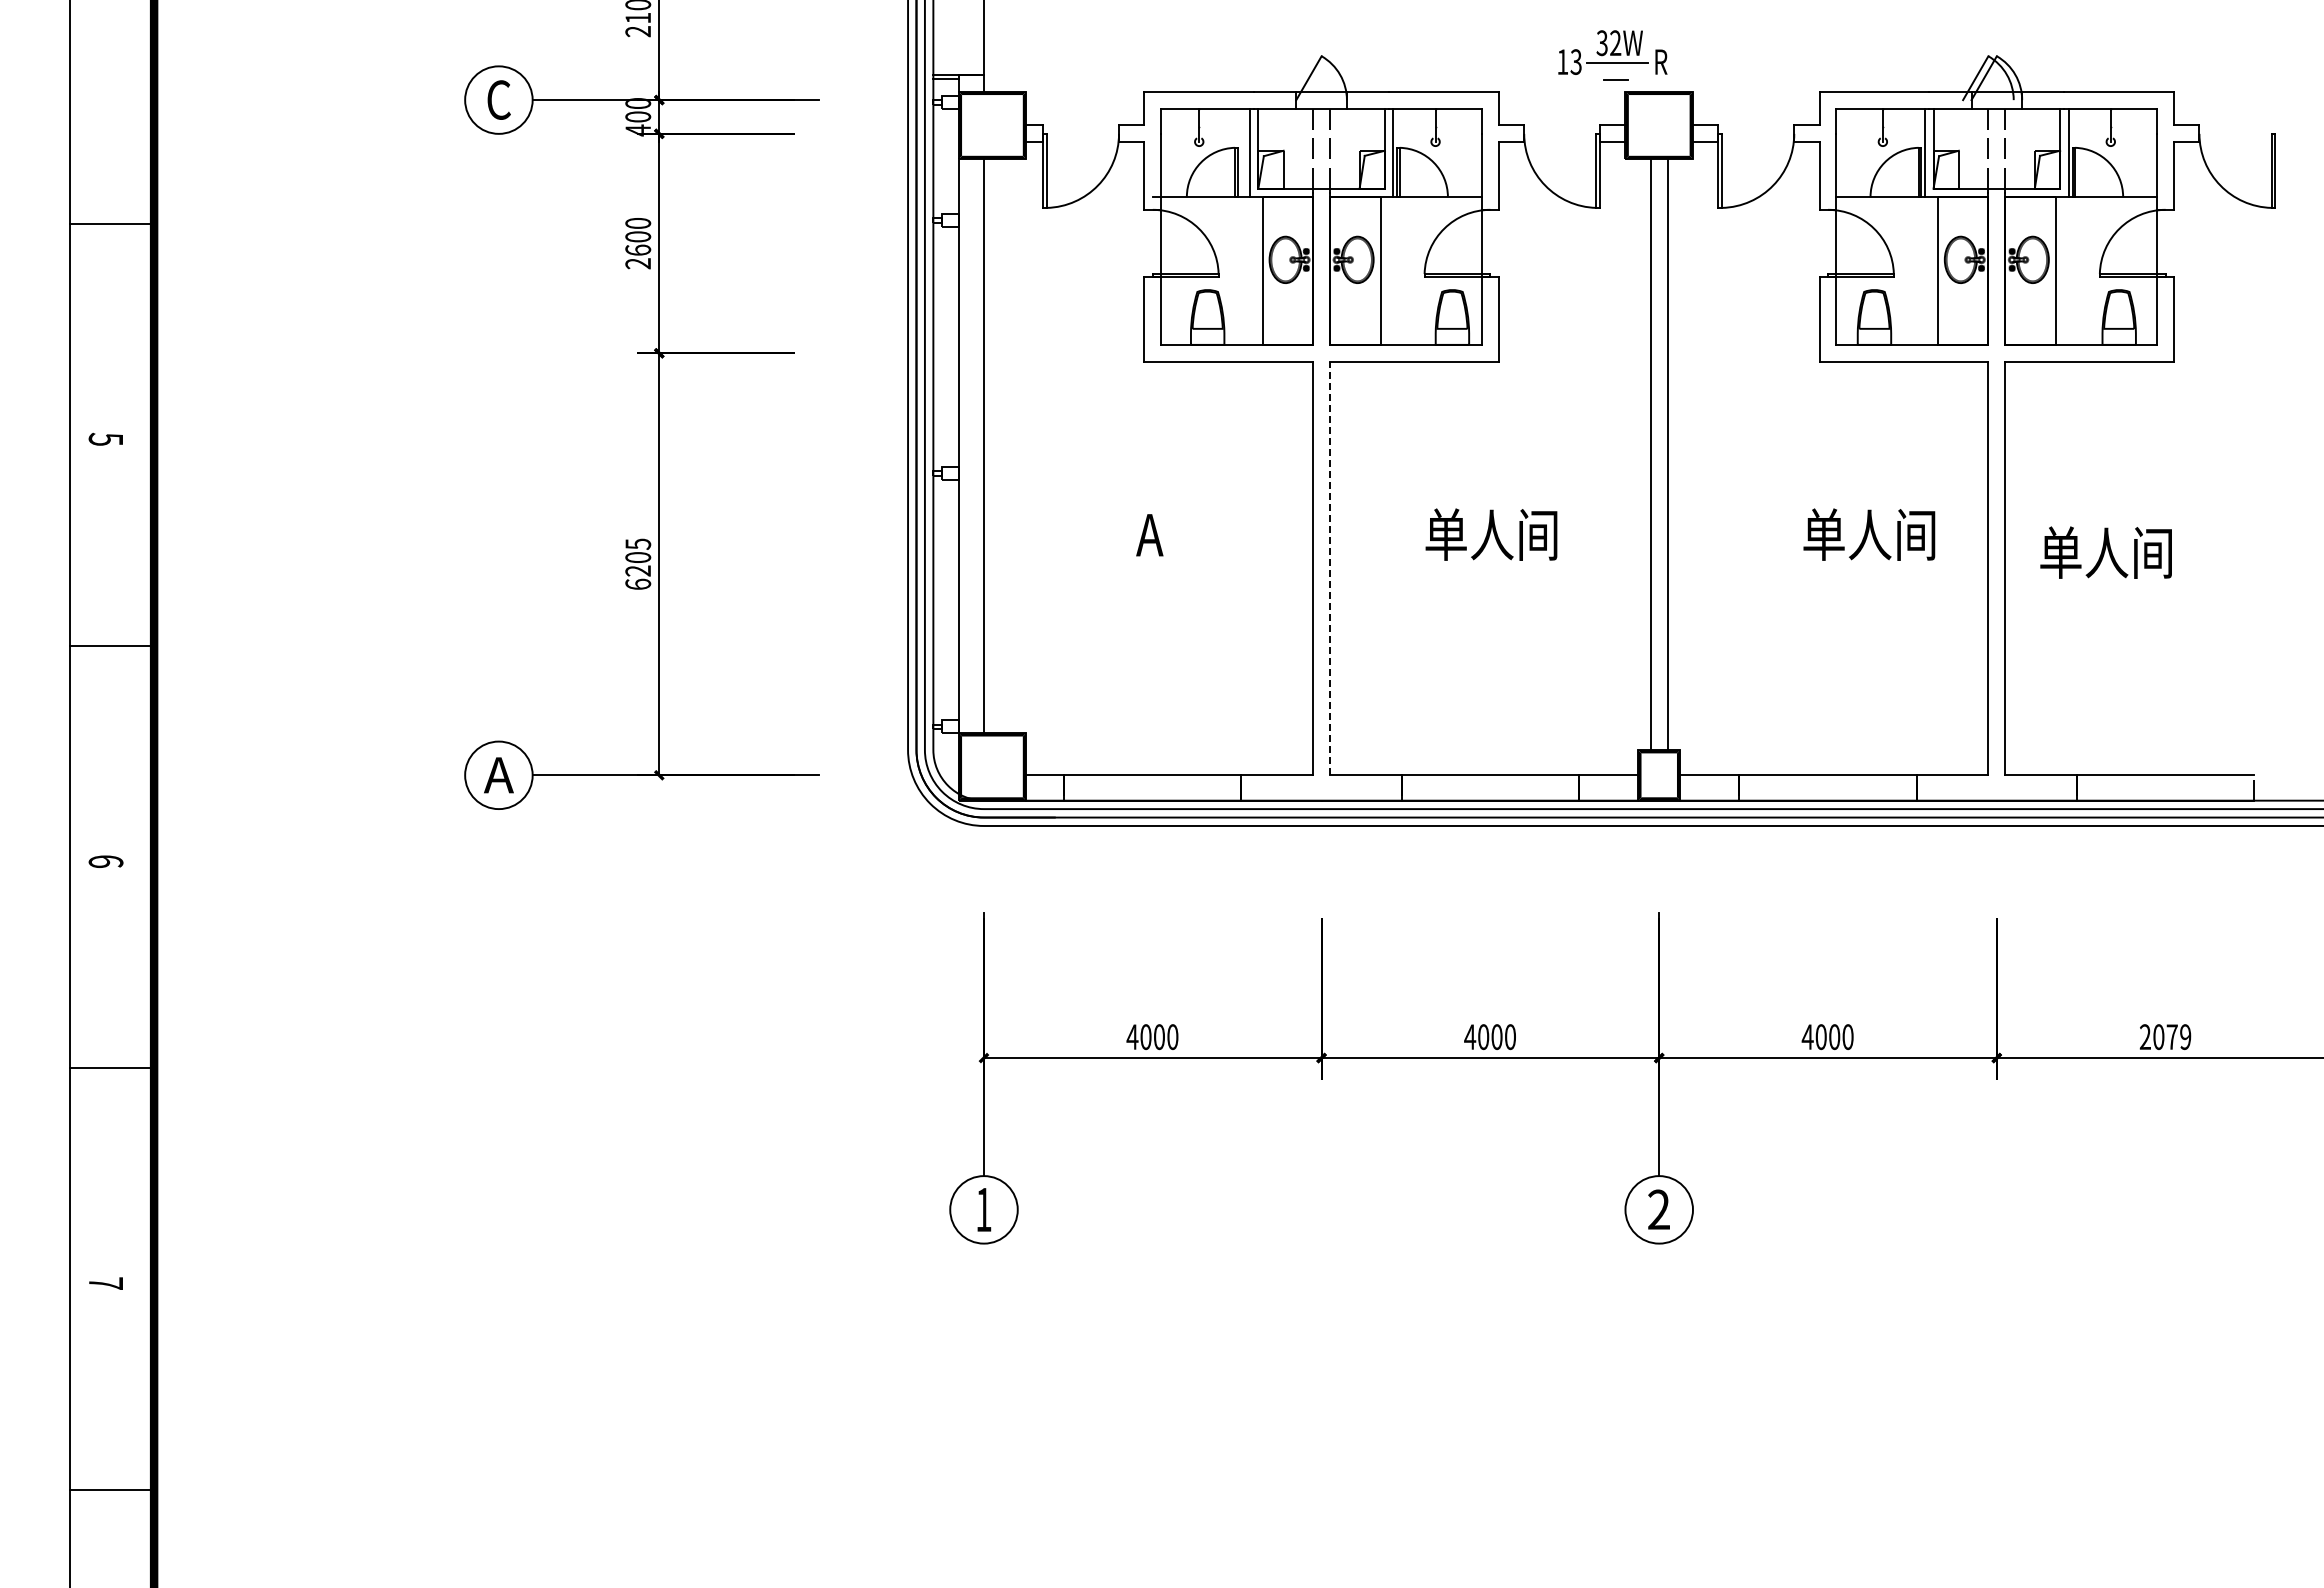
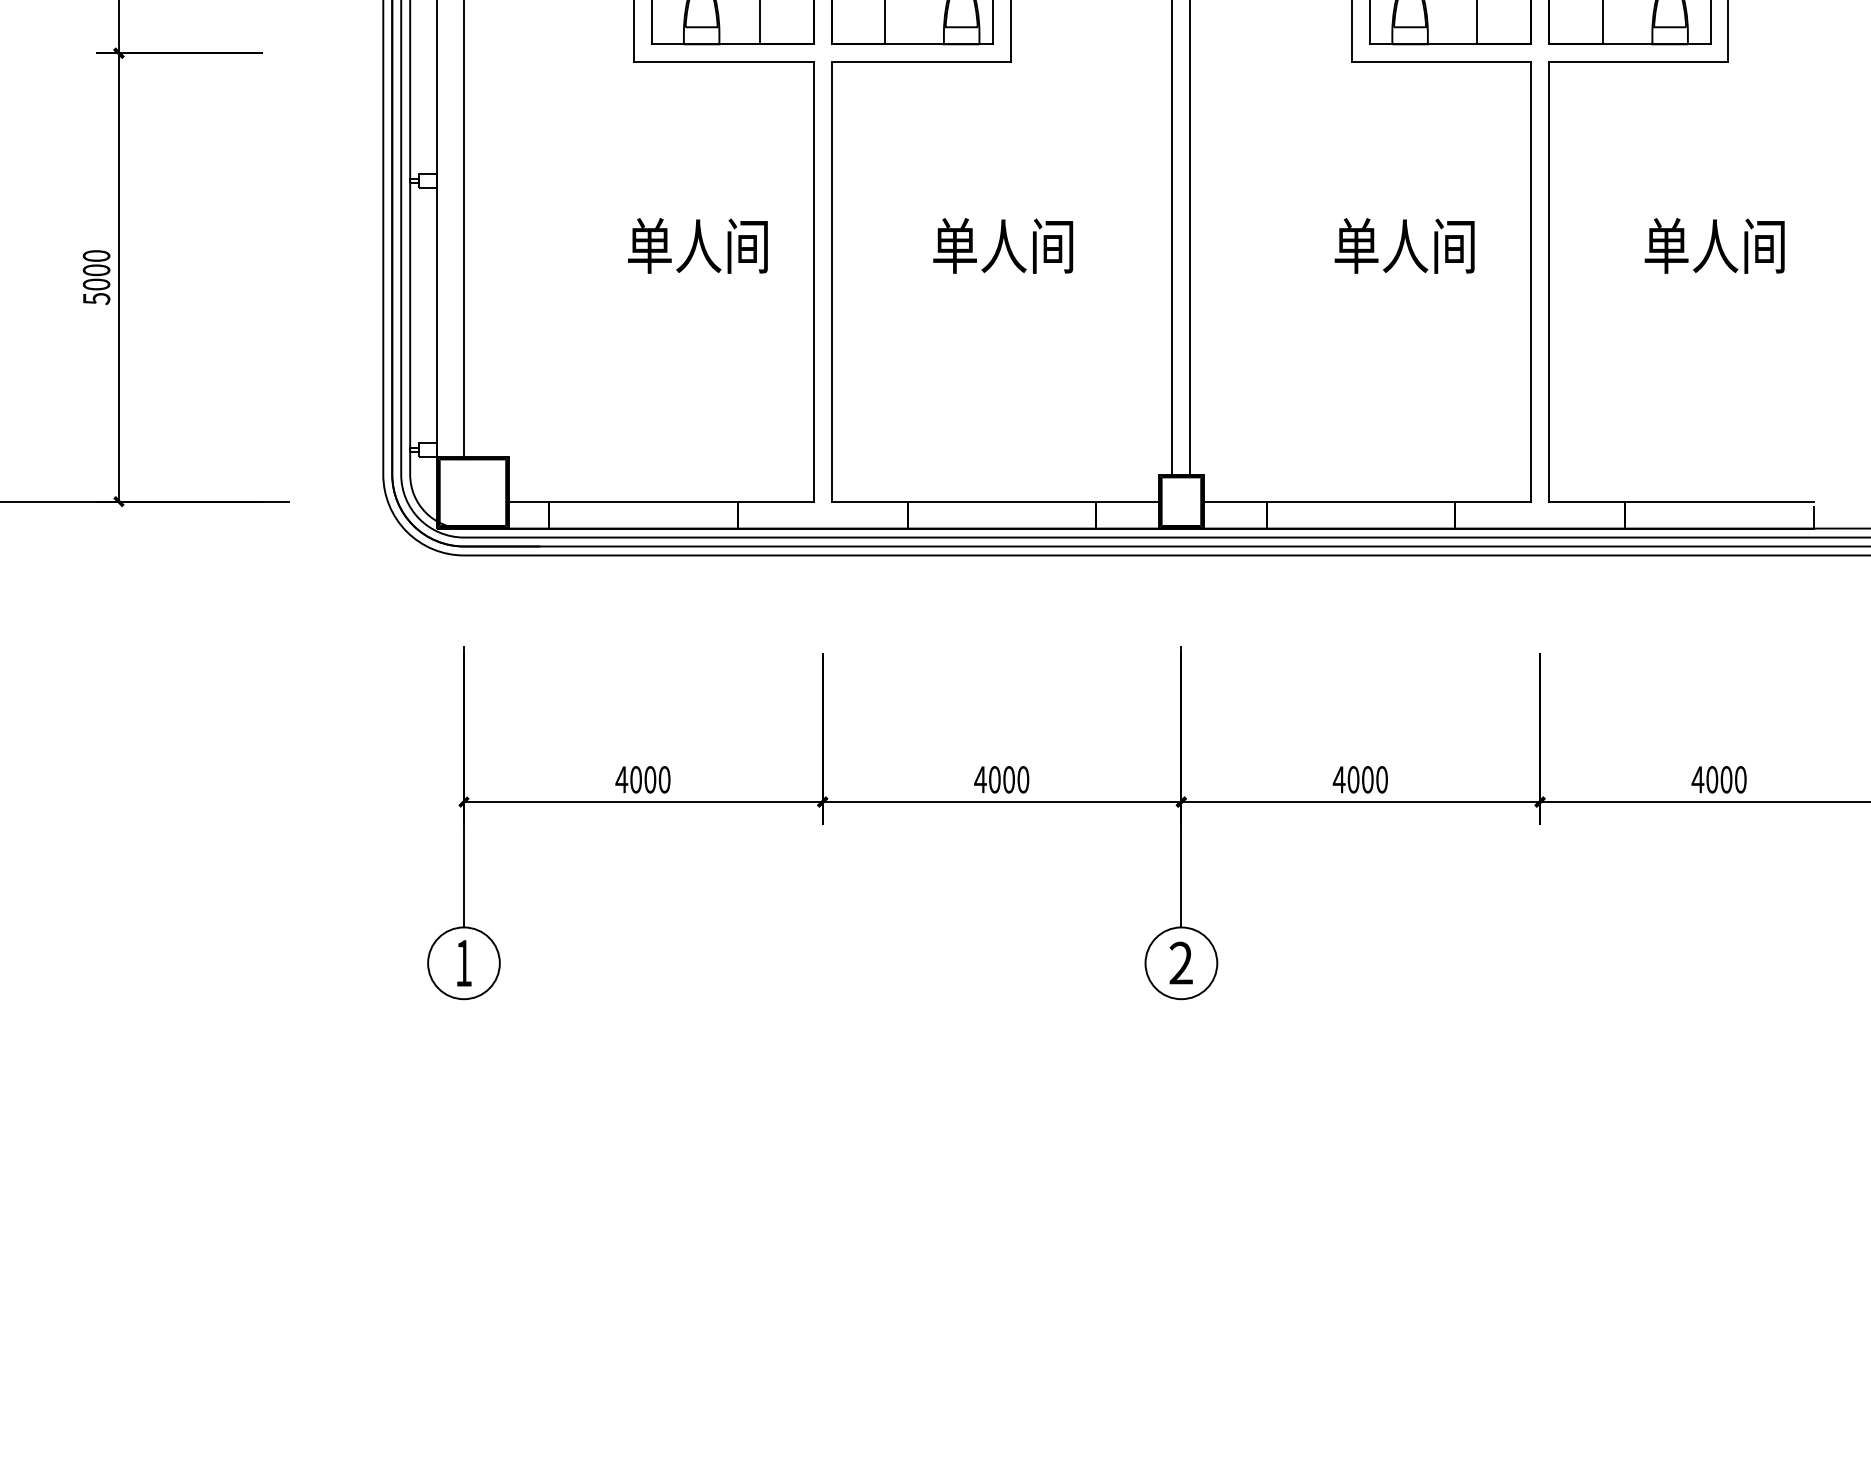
text: (1202, 534) -> (696, 245), A -> 单人间
text: (2105, 552) -> (1714, 245), moved
text: (638, 564) -> (96, 277), 6205 -> 5000
line: (1330, 568) -> (832, 281), dashed -> solid
text: (2165, 1037) -> (1719, 780), 2079 -> 4000

